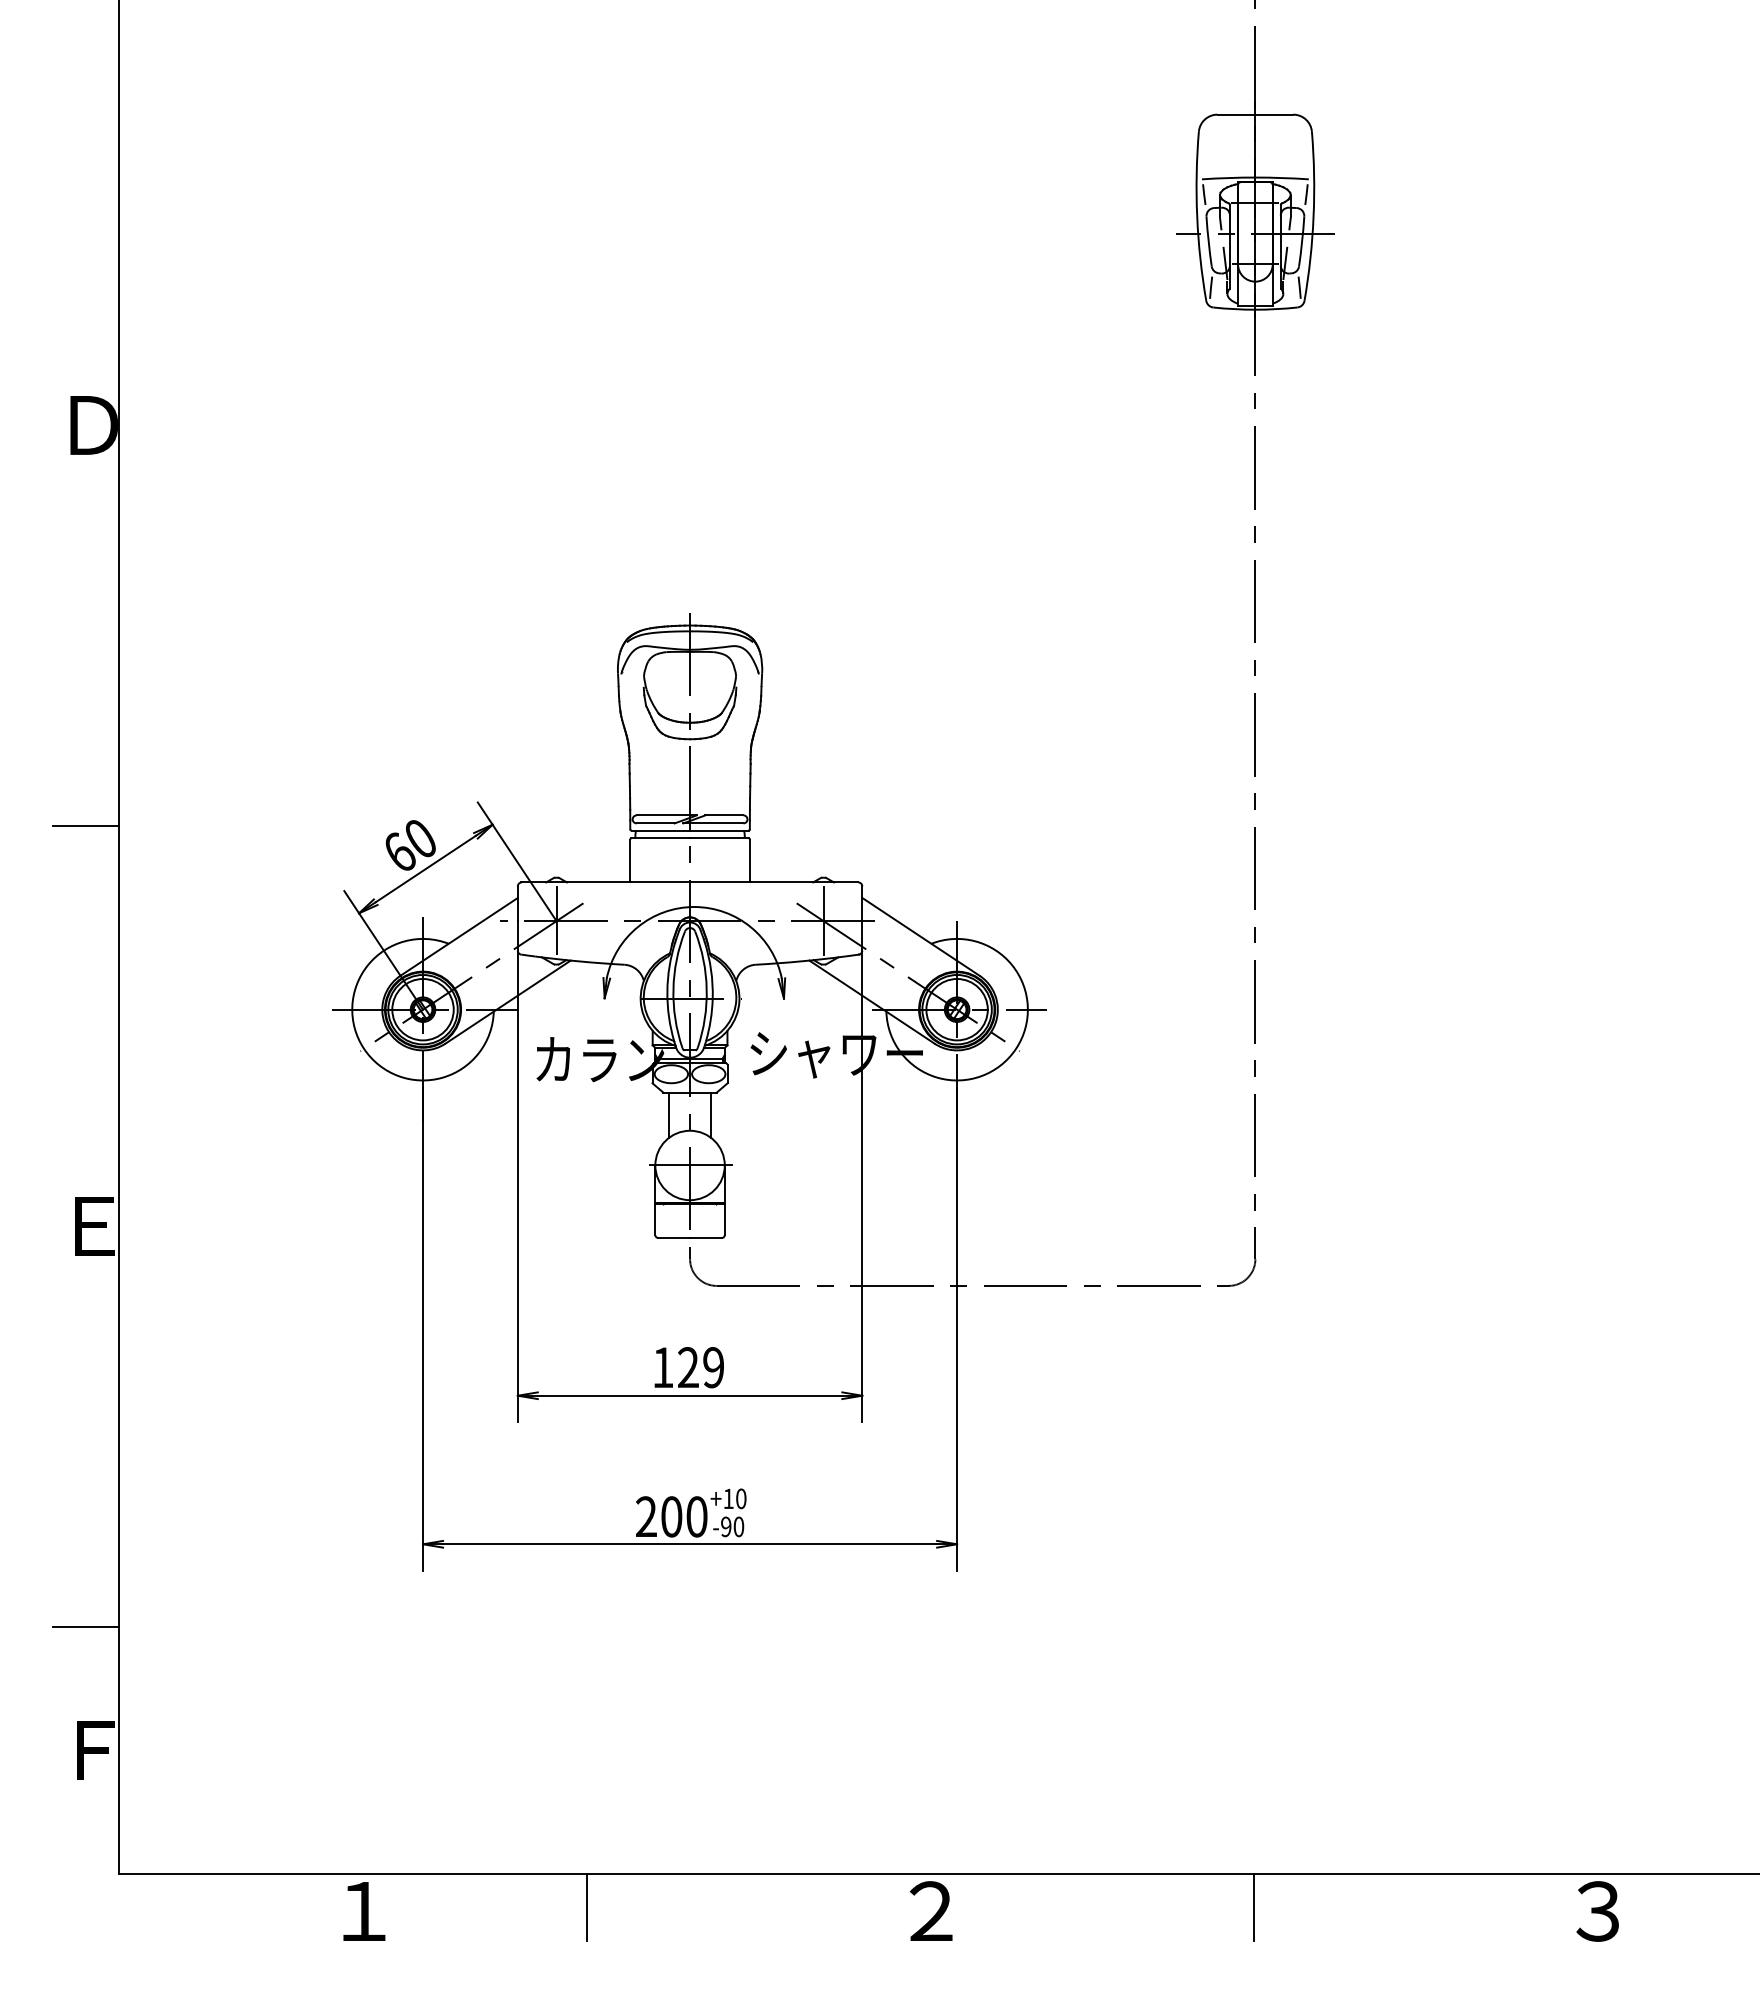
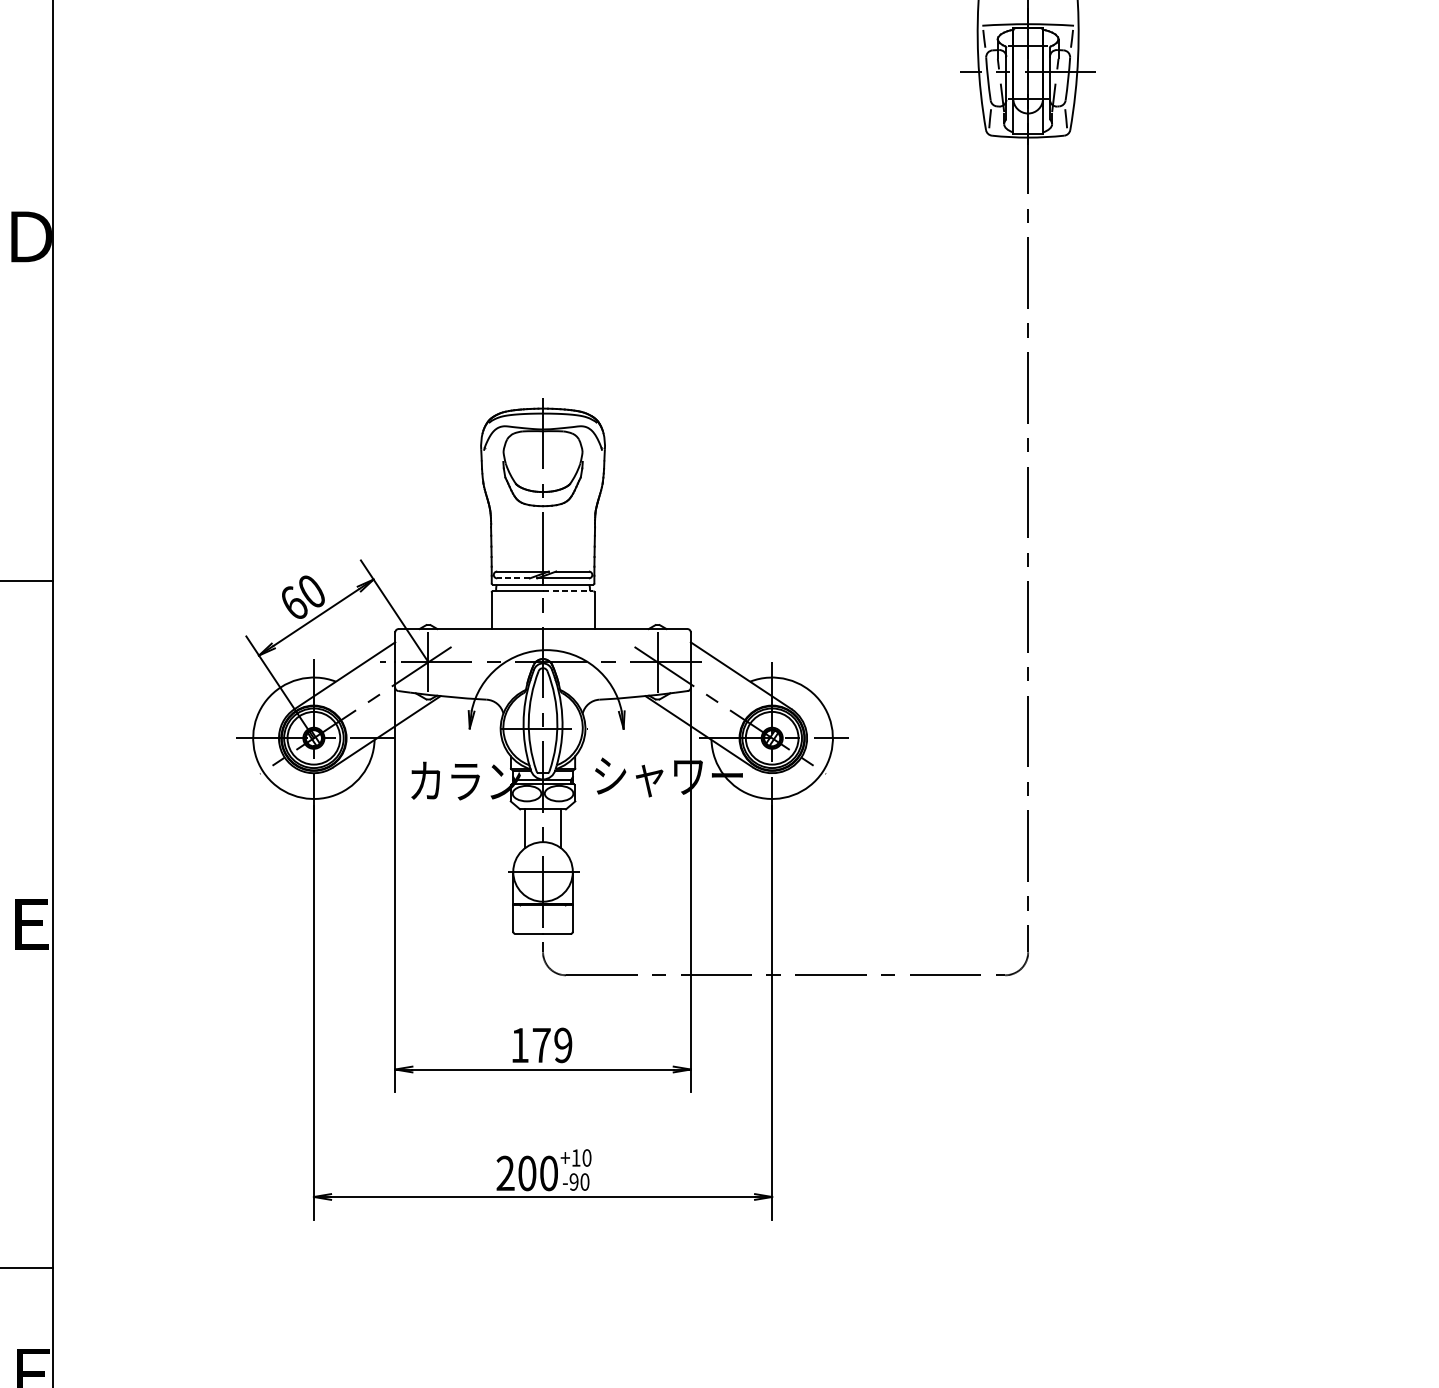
line: (655, 823) -> (513, 578), solid -> dashed
line: (719, 838) -> (568, 591), solid -> dashed
text: (688, 1367) -> (541, 1045), 129 -> 179

